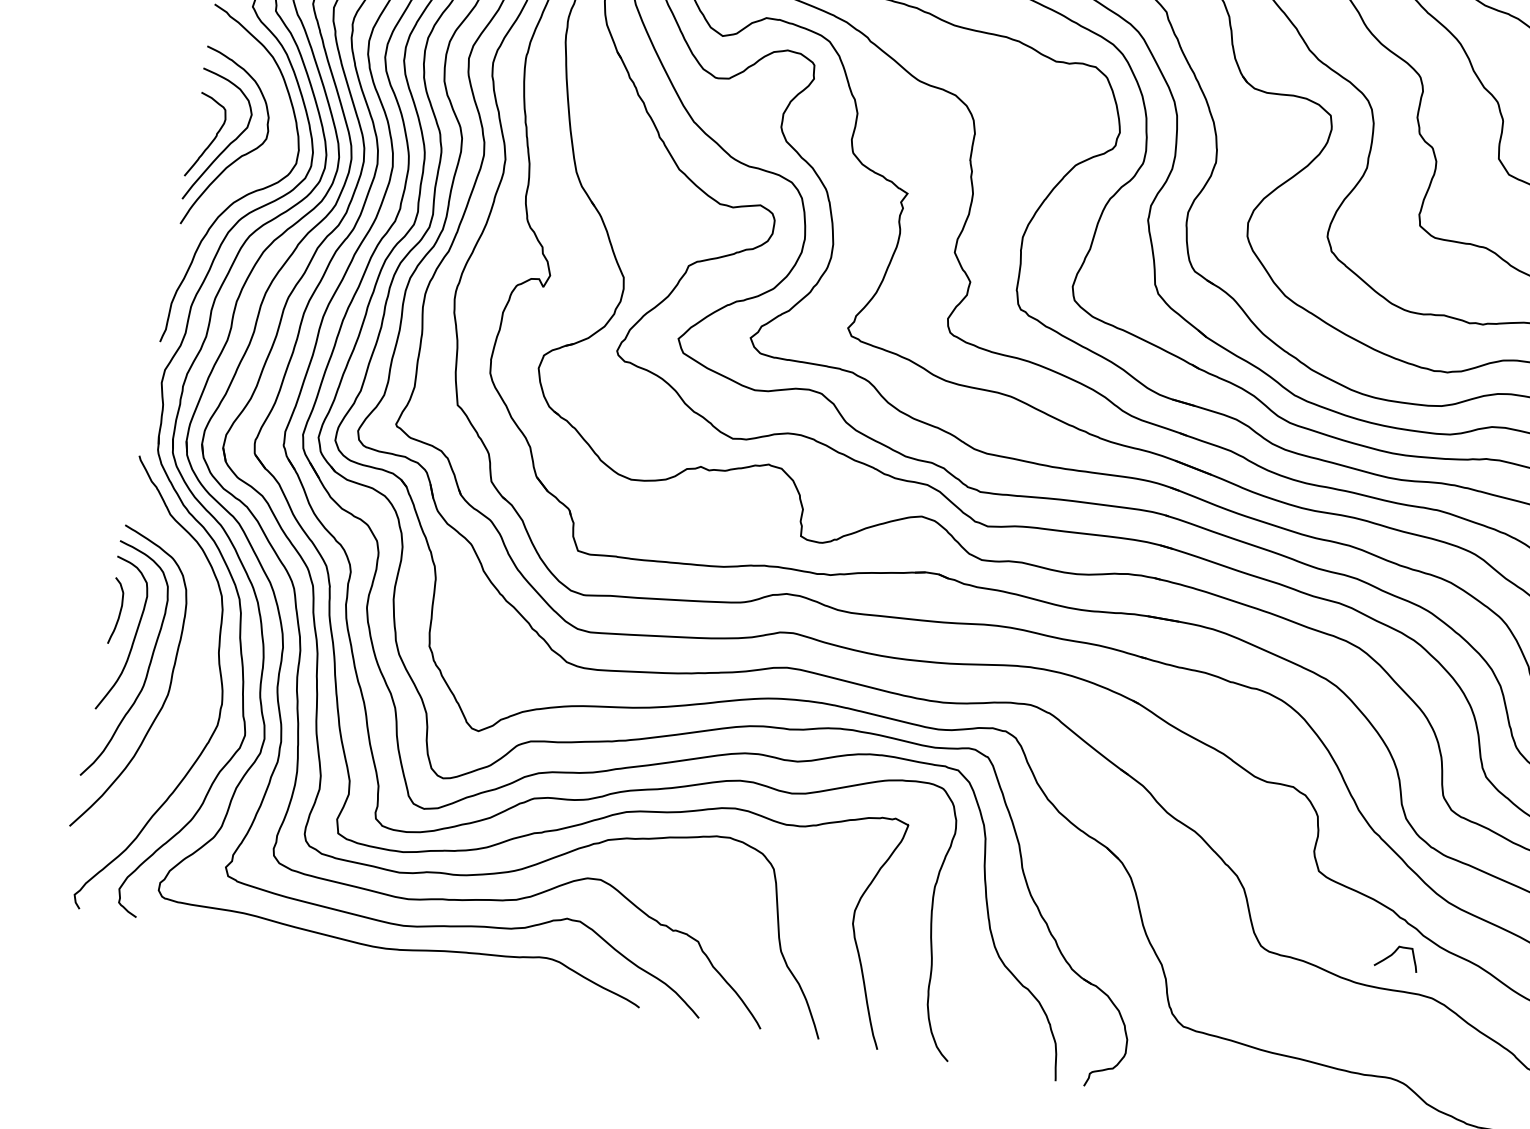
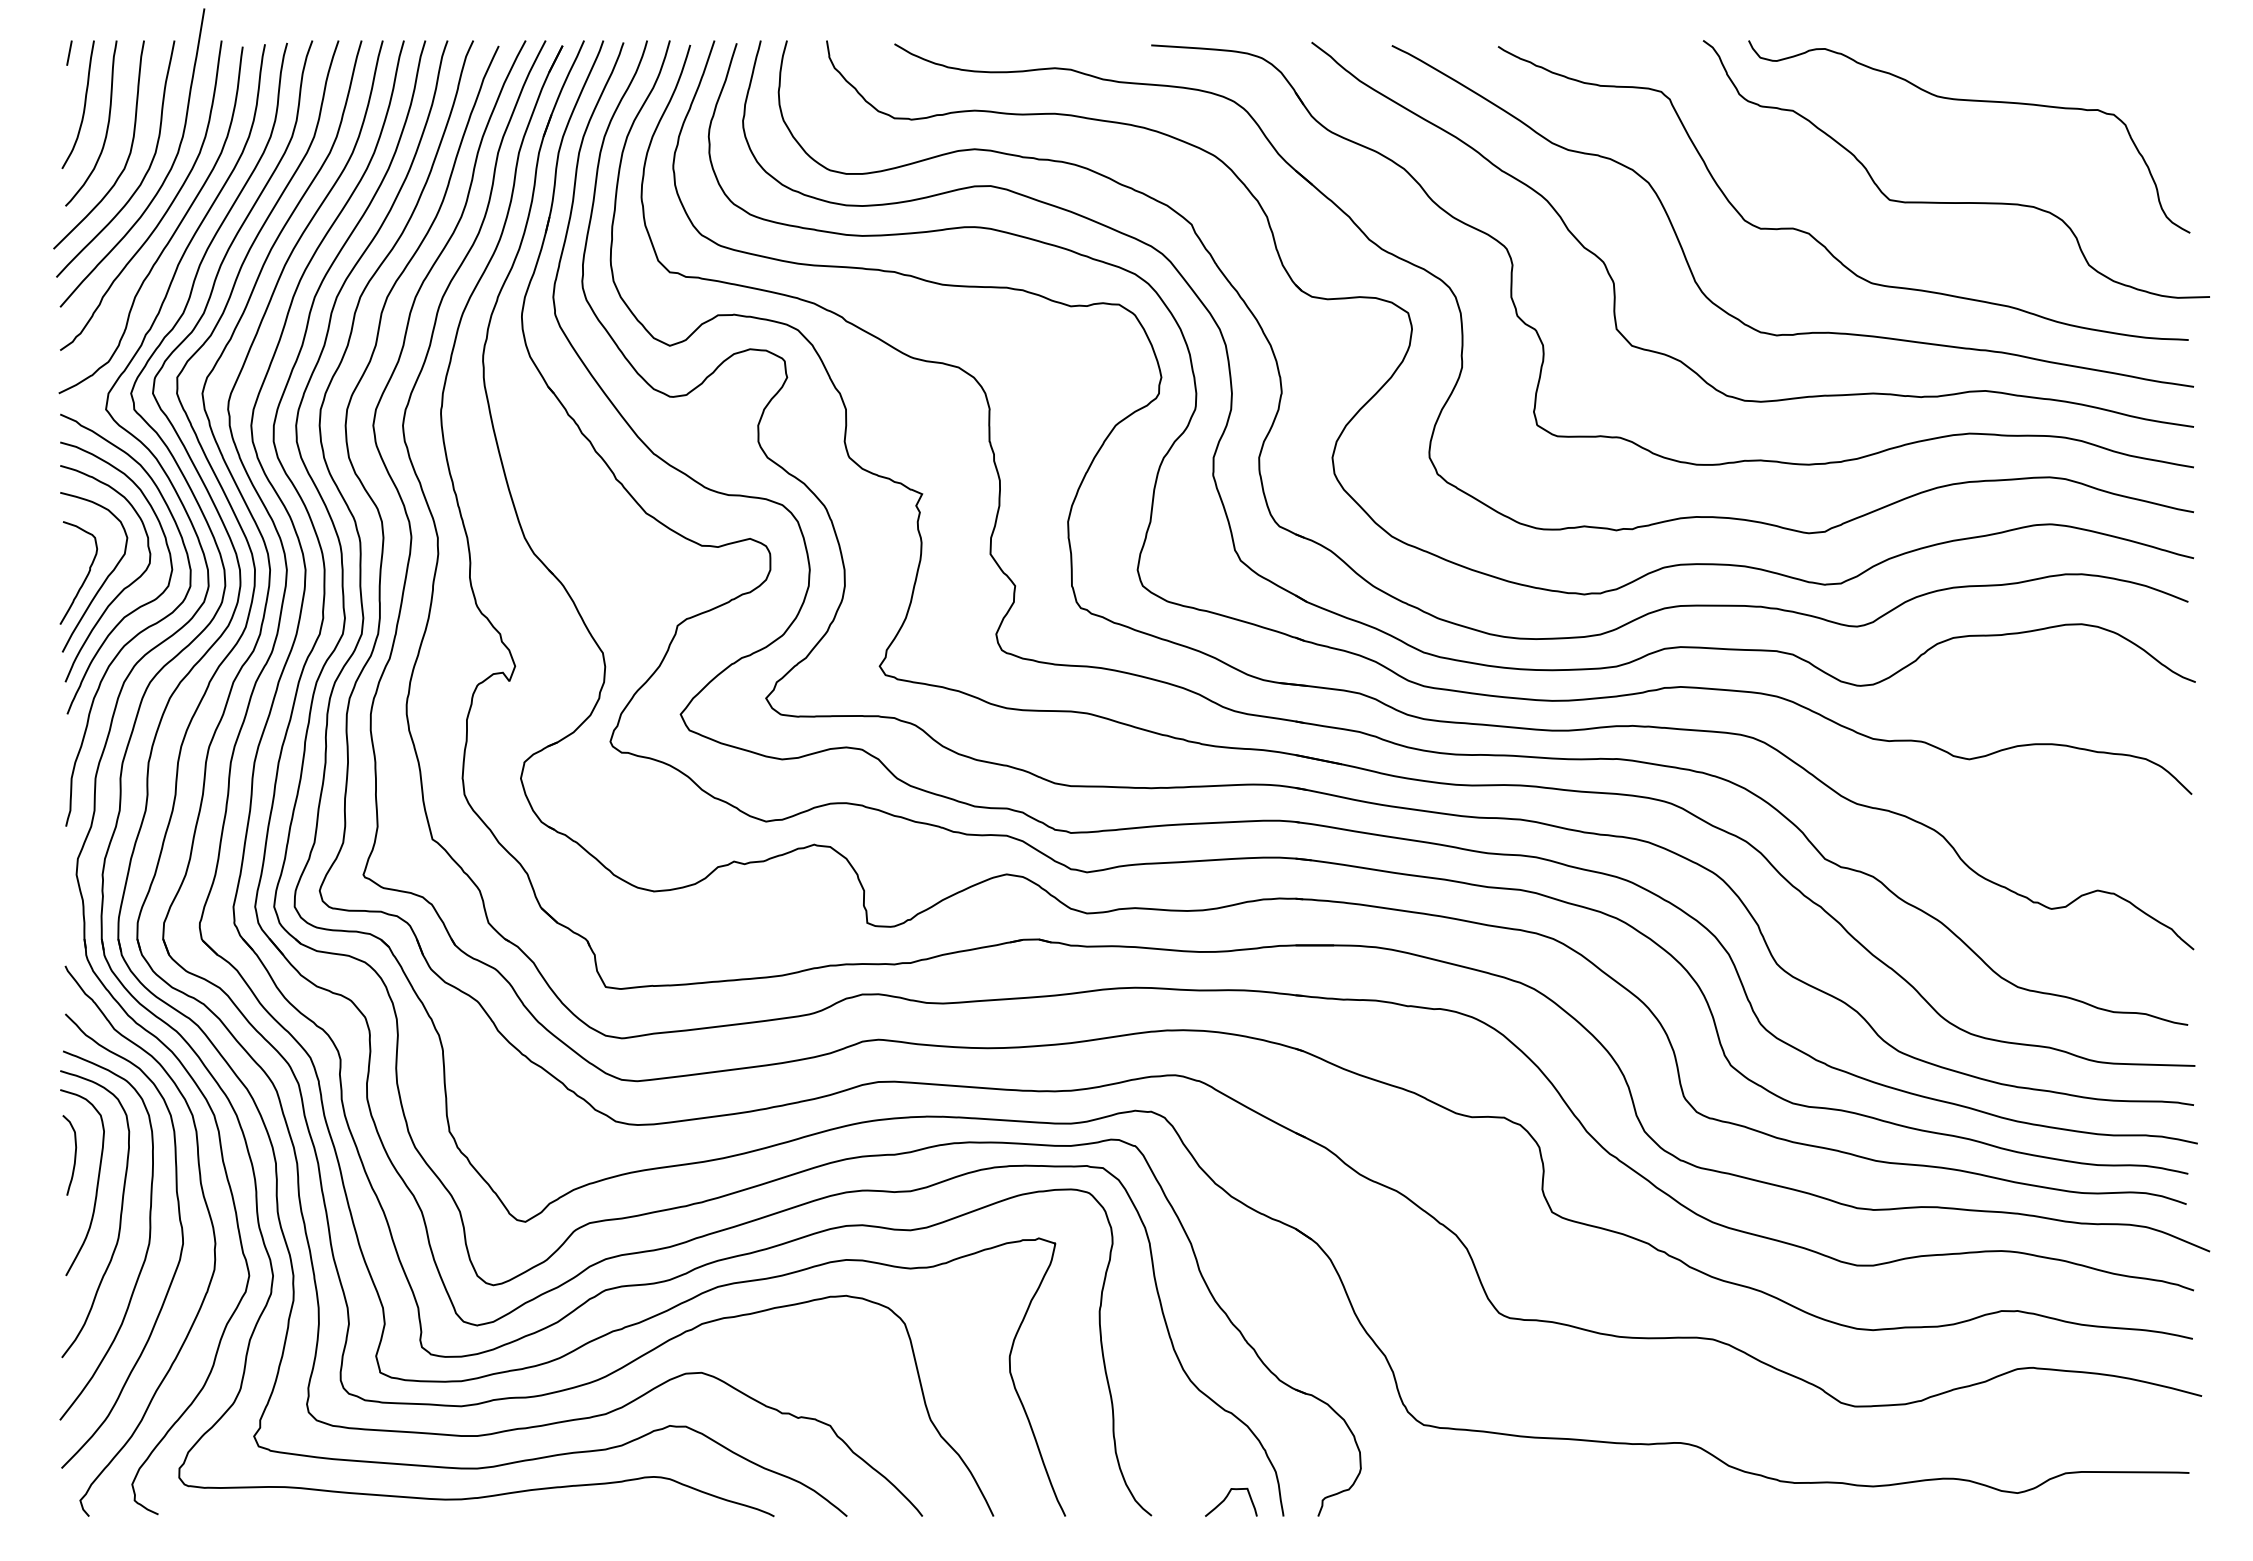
curve: (250, 173) -> (137, 607), added
curve: (192, 704) -> (180, 1250), added
curve: (1394, 953) -> (1227, 1497), moved

